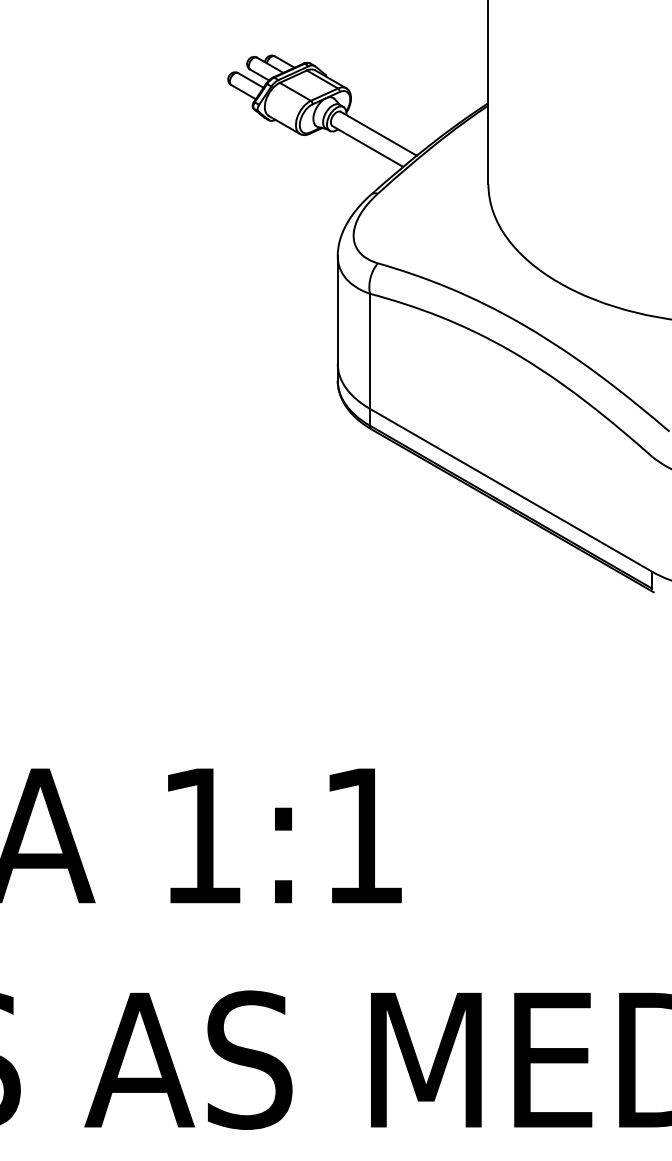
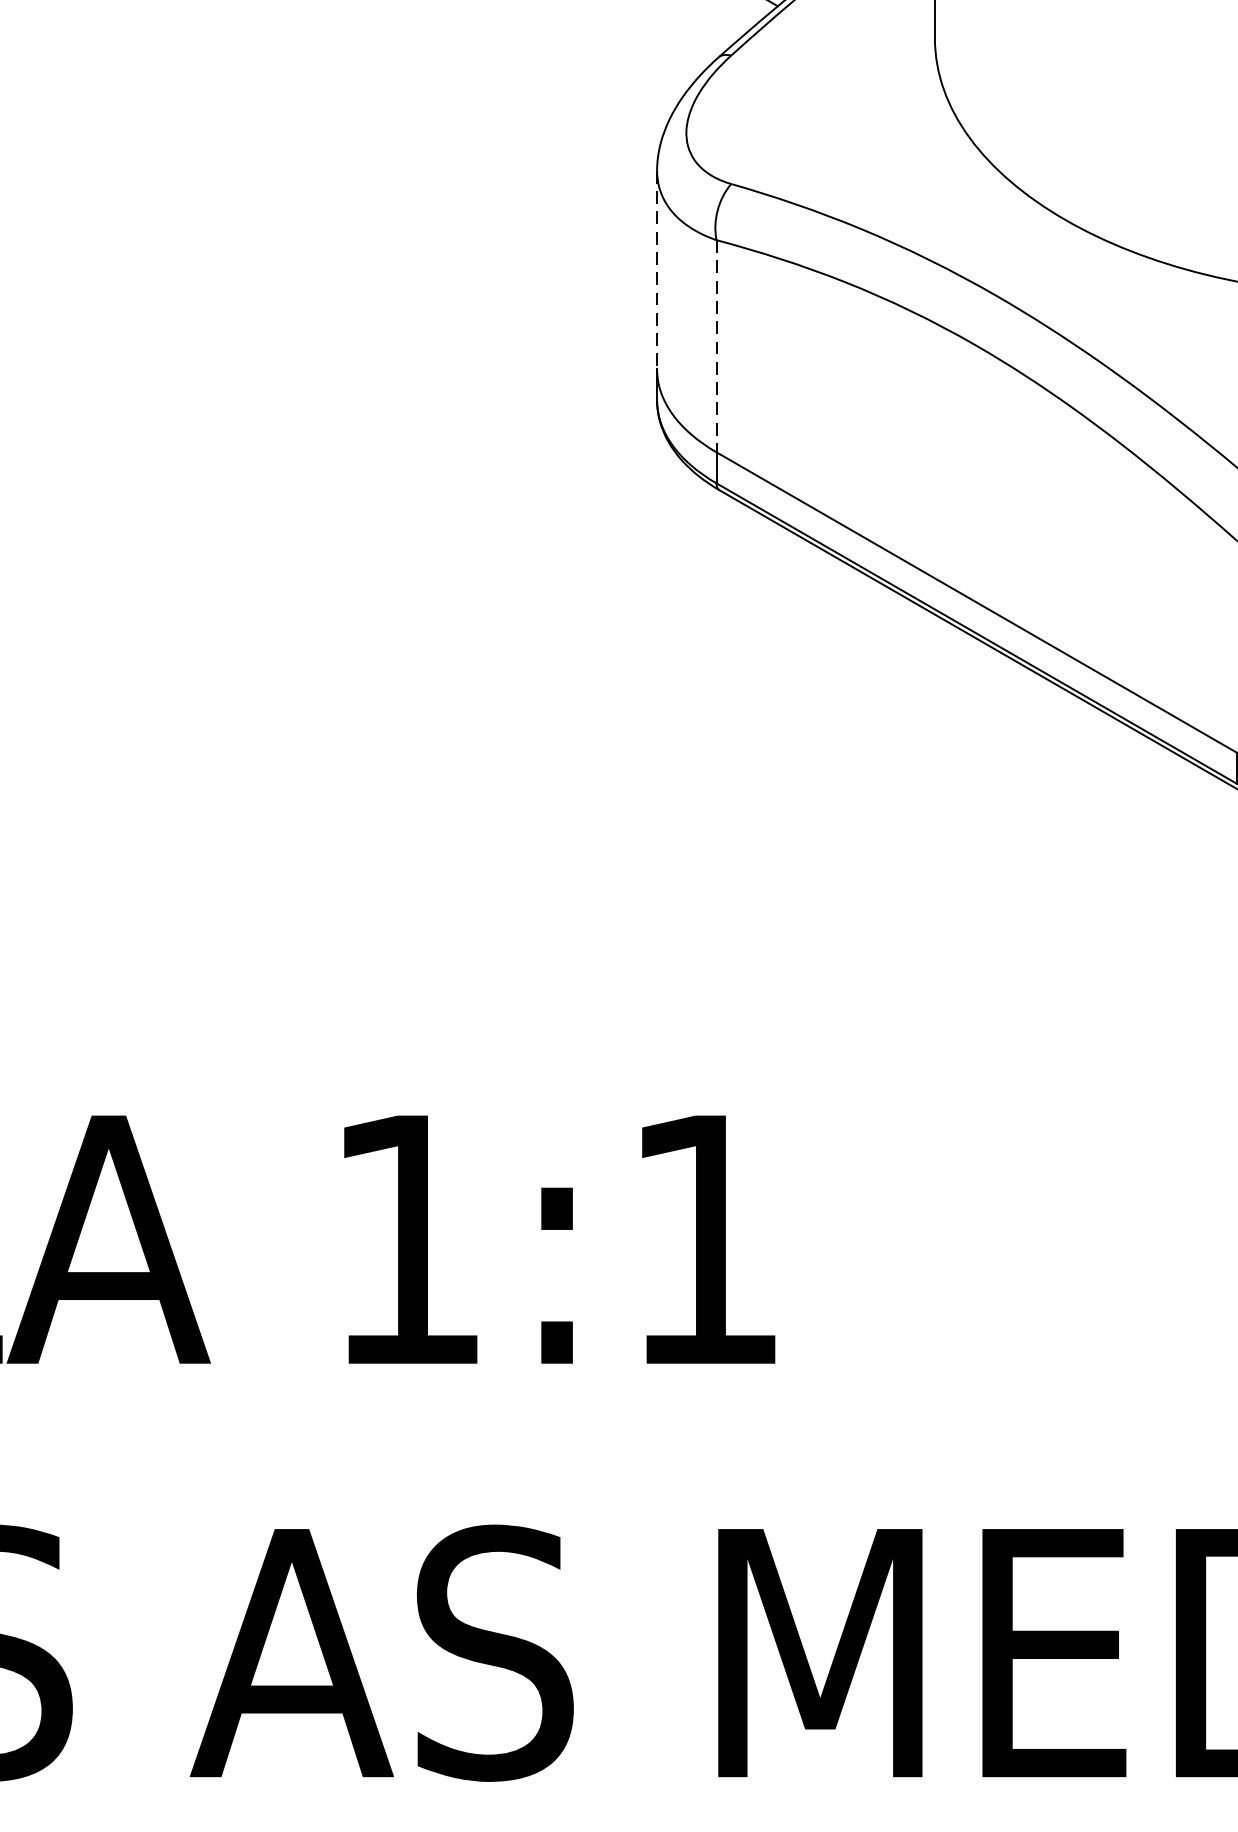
line: (337, 310) -> (656, 270), solid -> dashed
line: (369, 351) -> (715, 346), solid -> dashed

